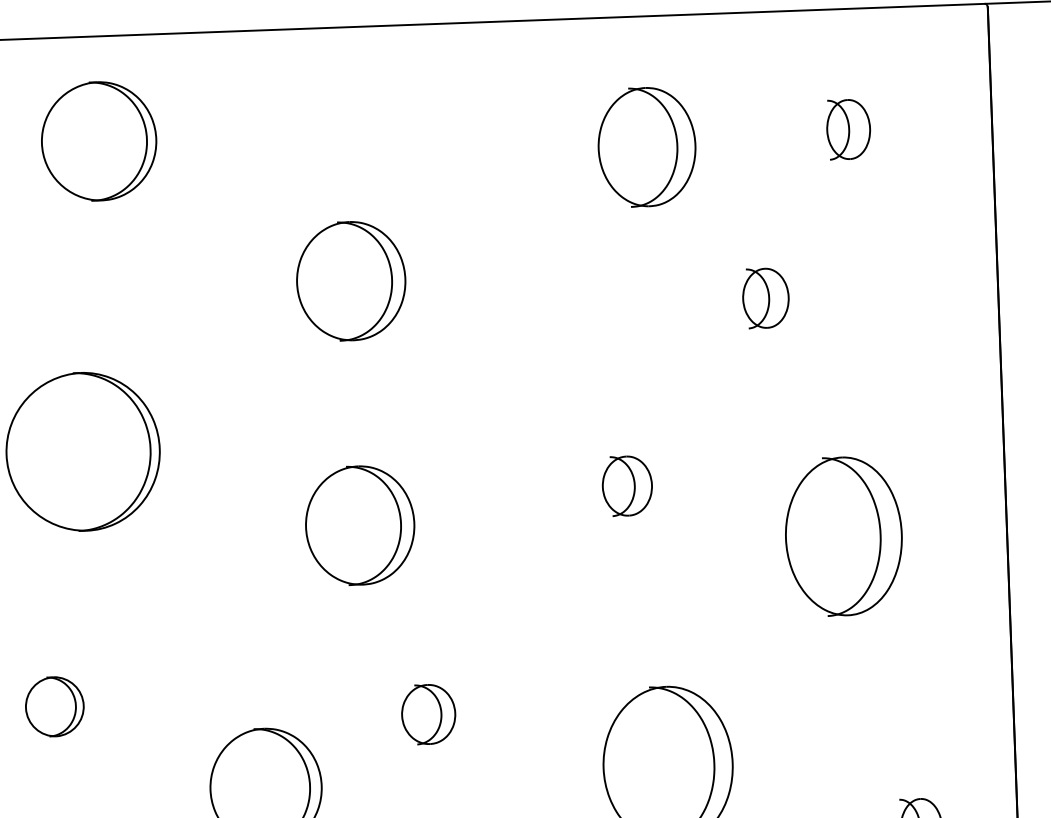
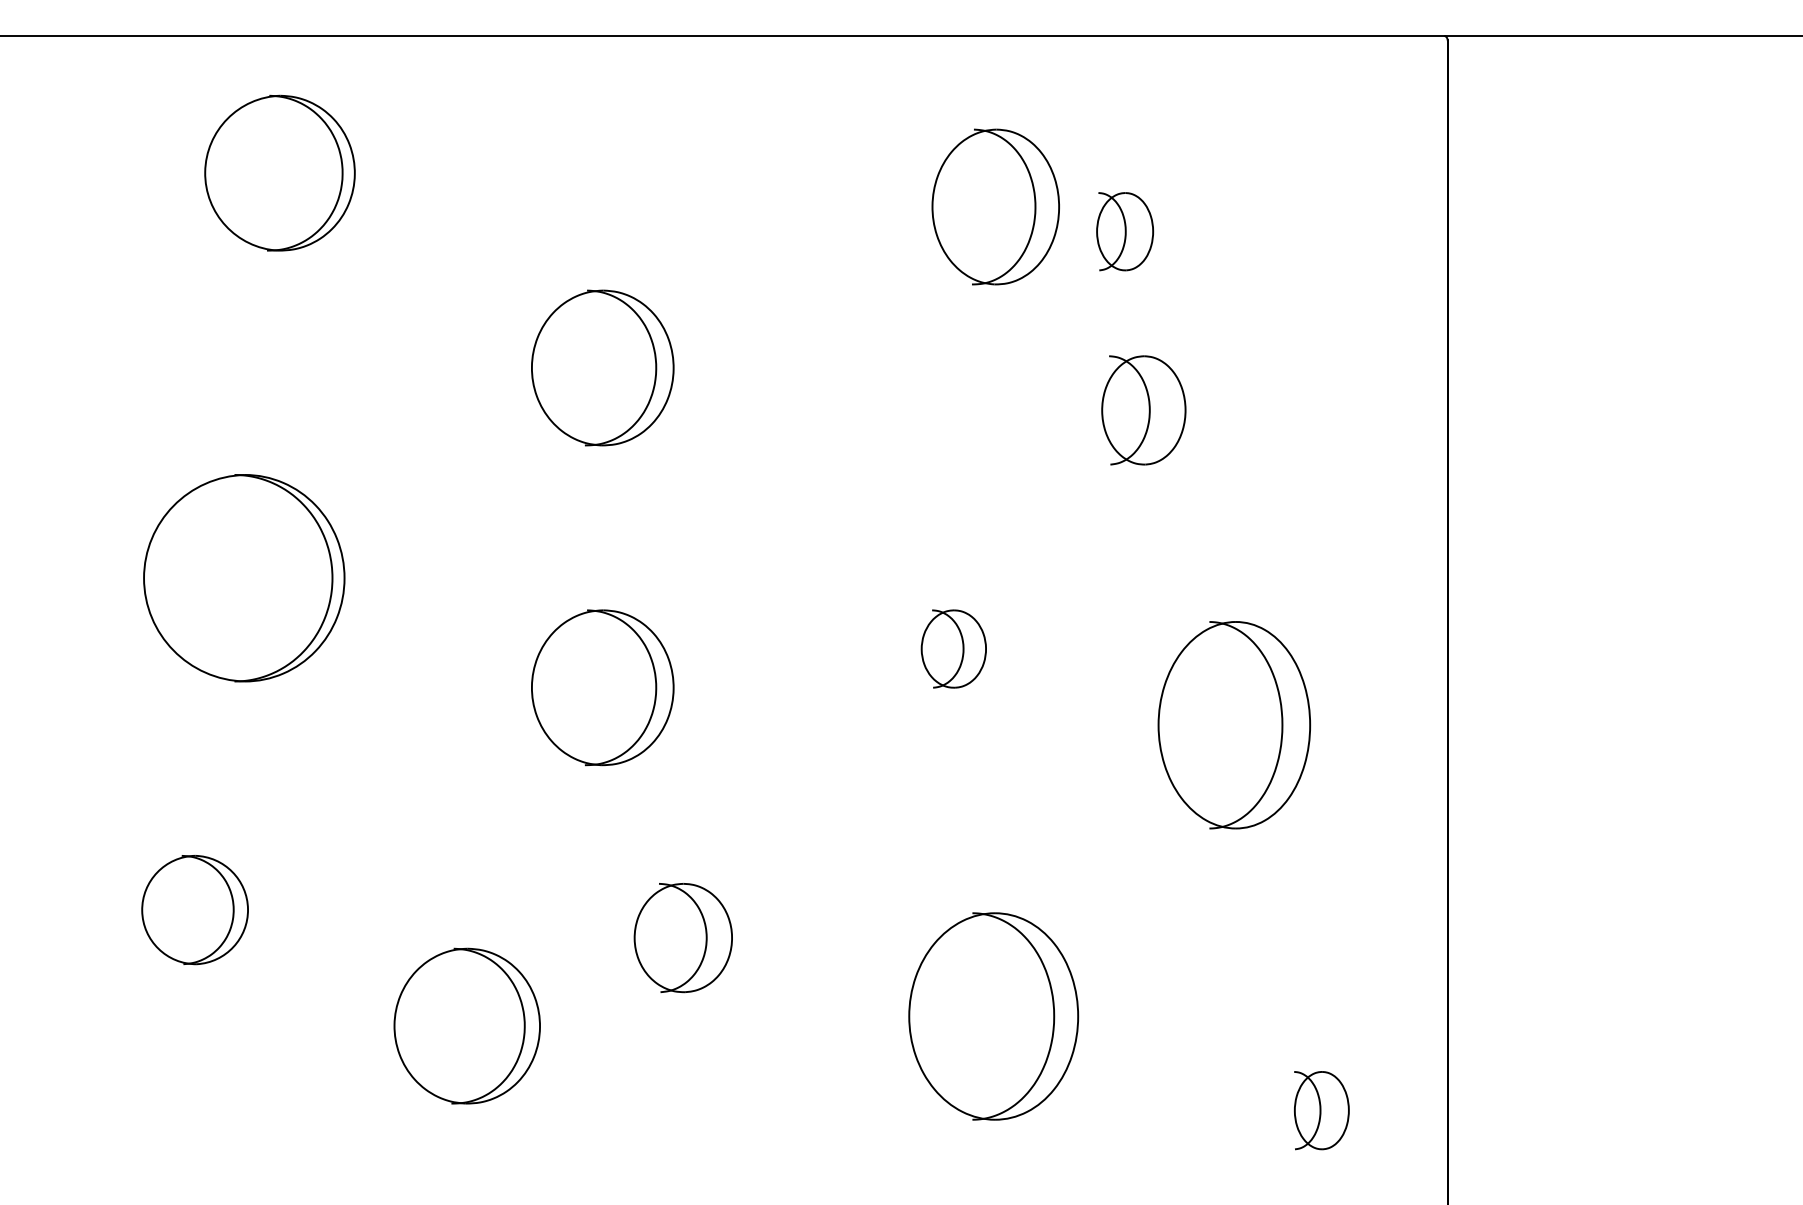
part: (848, 129) -> (1125, 231), moved
part: (765, 297) -> (1143, 409), size x1.4
part: (54, 706) -> (194, 909), size x1.4
part: (428, 714) -> (682, 937), size x1.4

